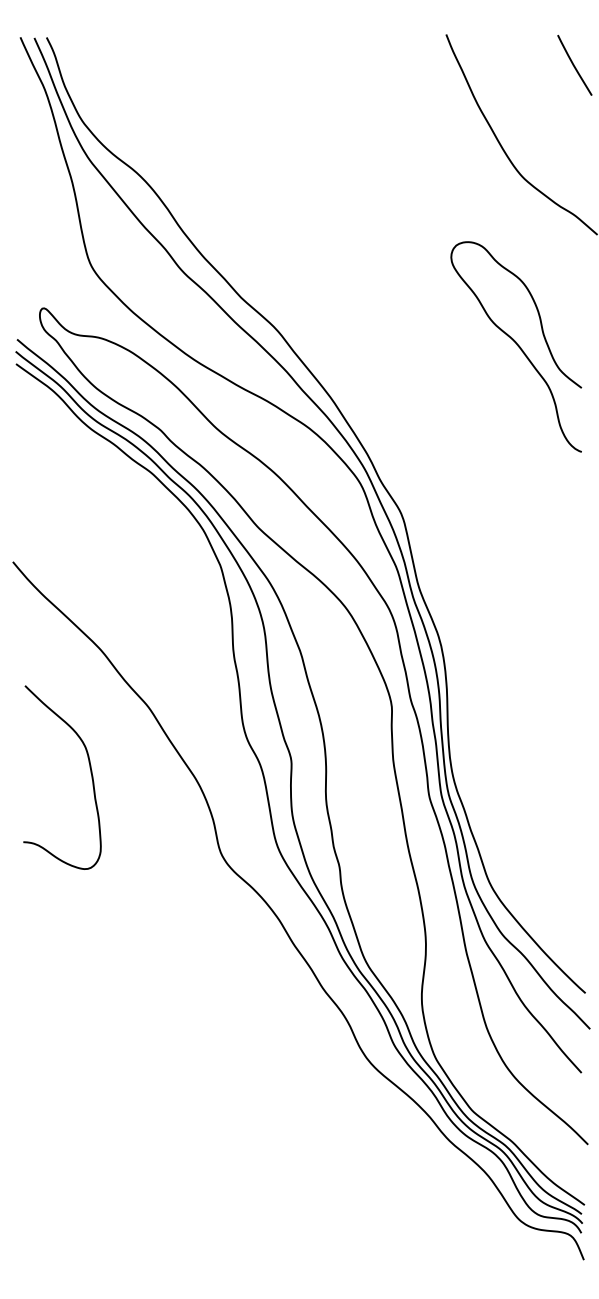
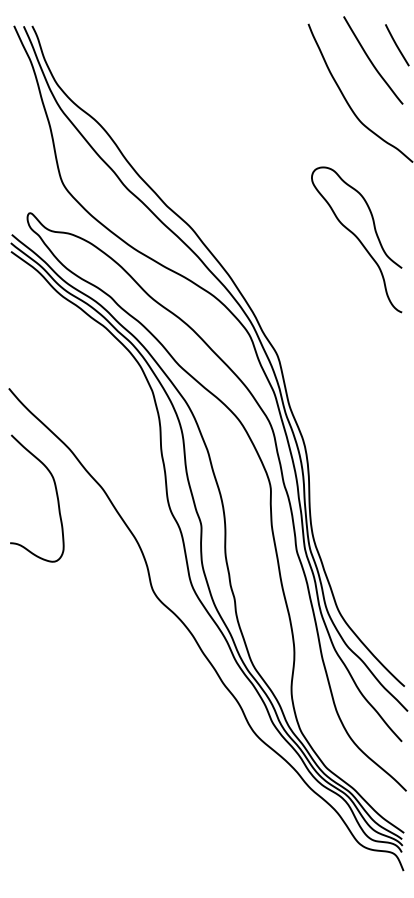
curve: (537, 87) -> (371, 60), added
curve: (88, 768) -> (55, 492), moved

